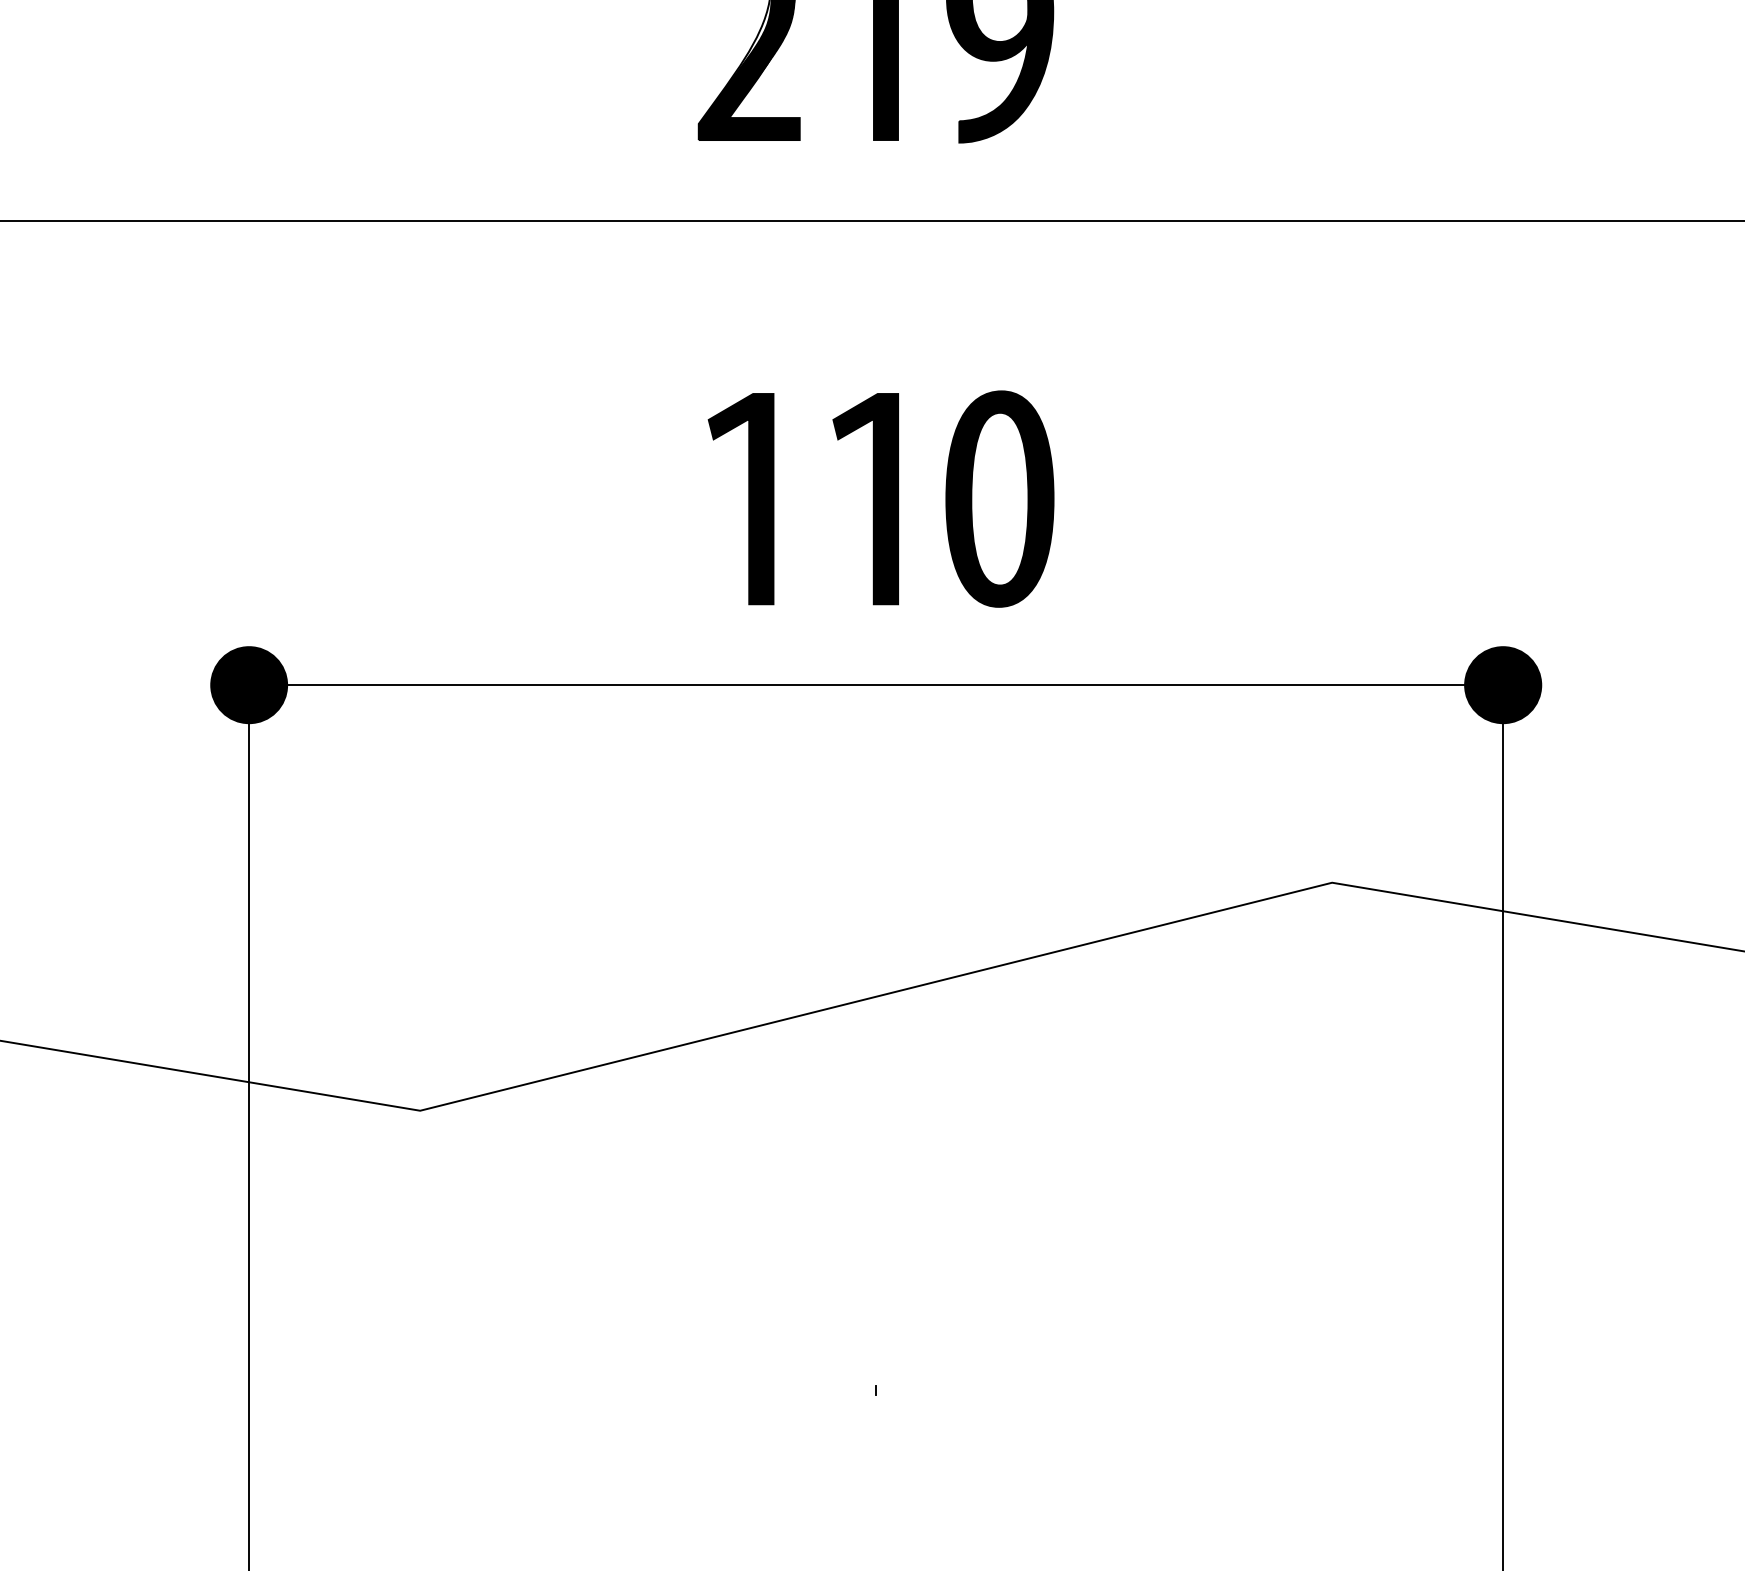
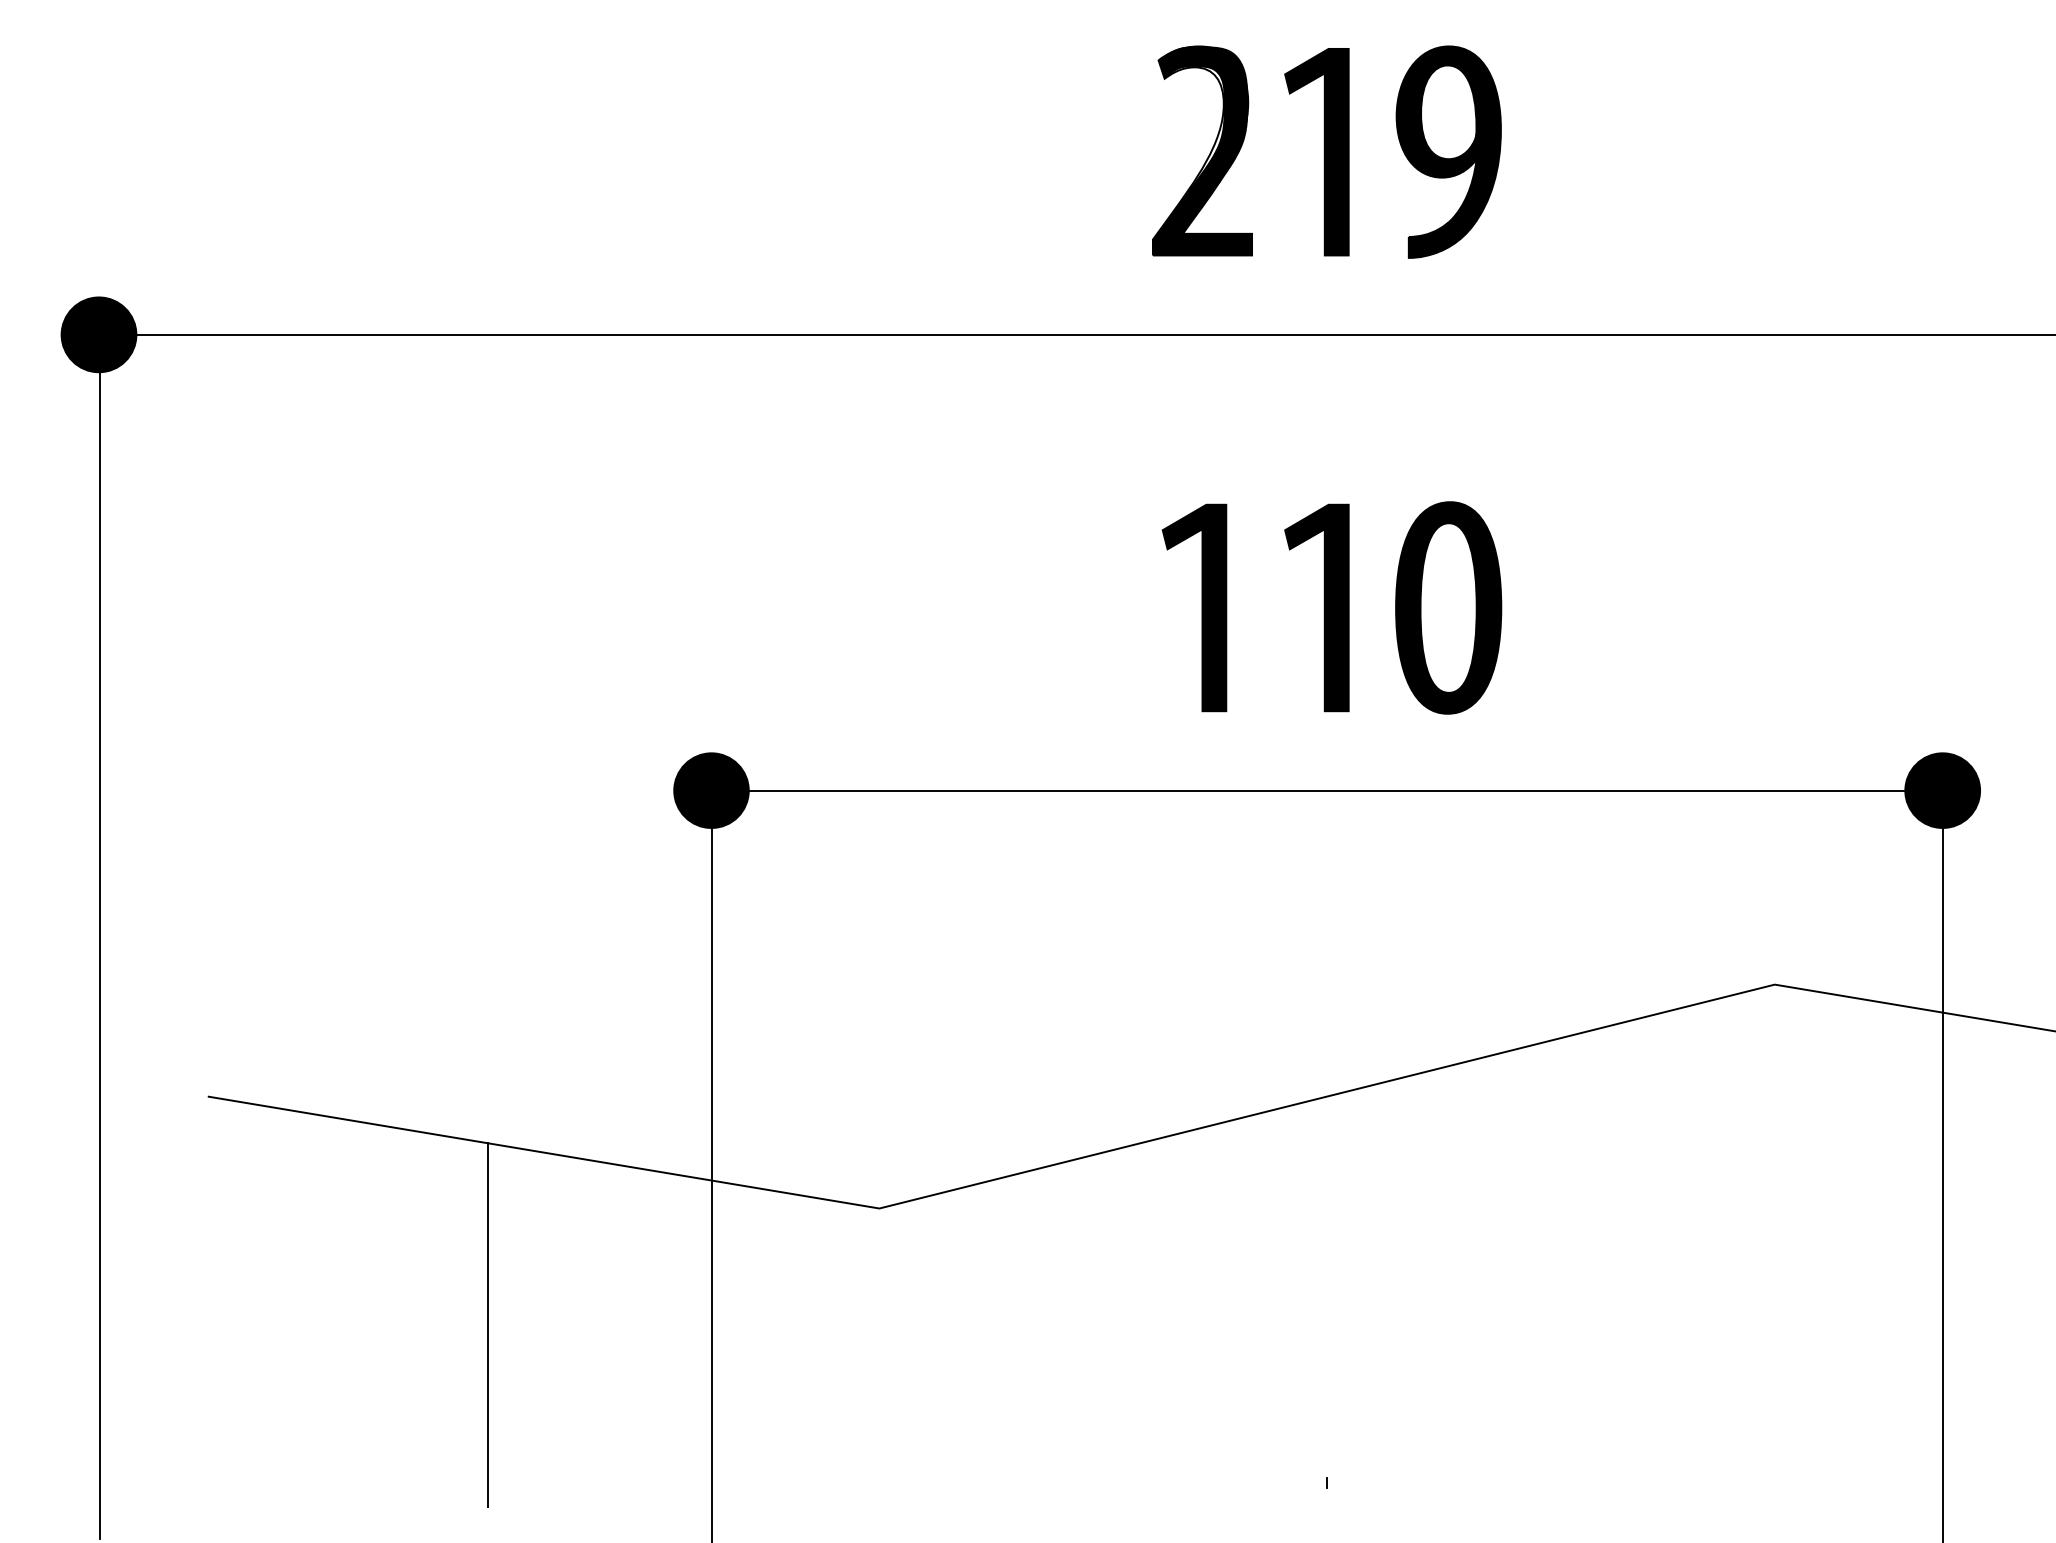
line: (21, 1228) -> (487, 1324), added

